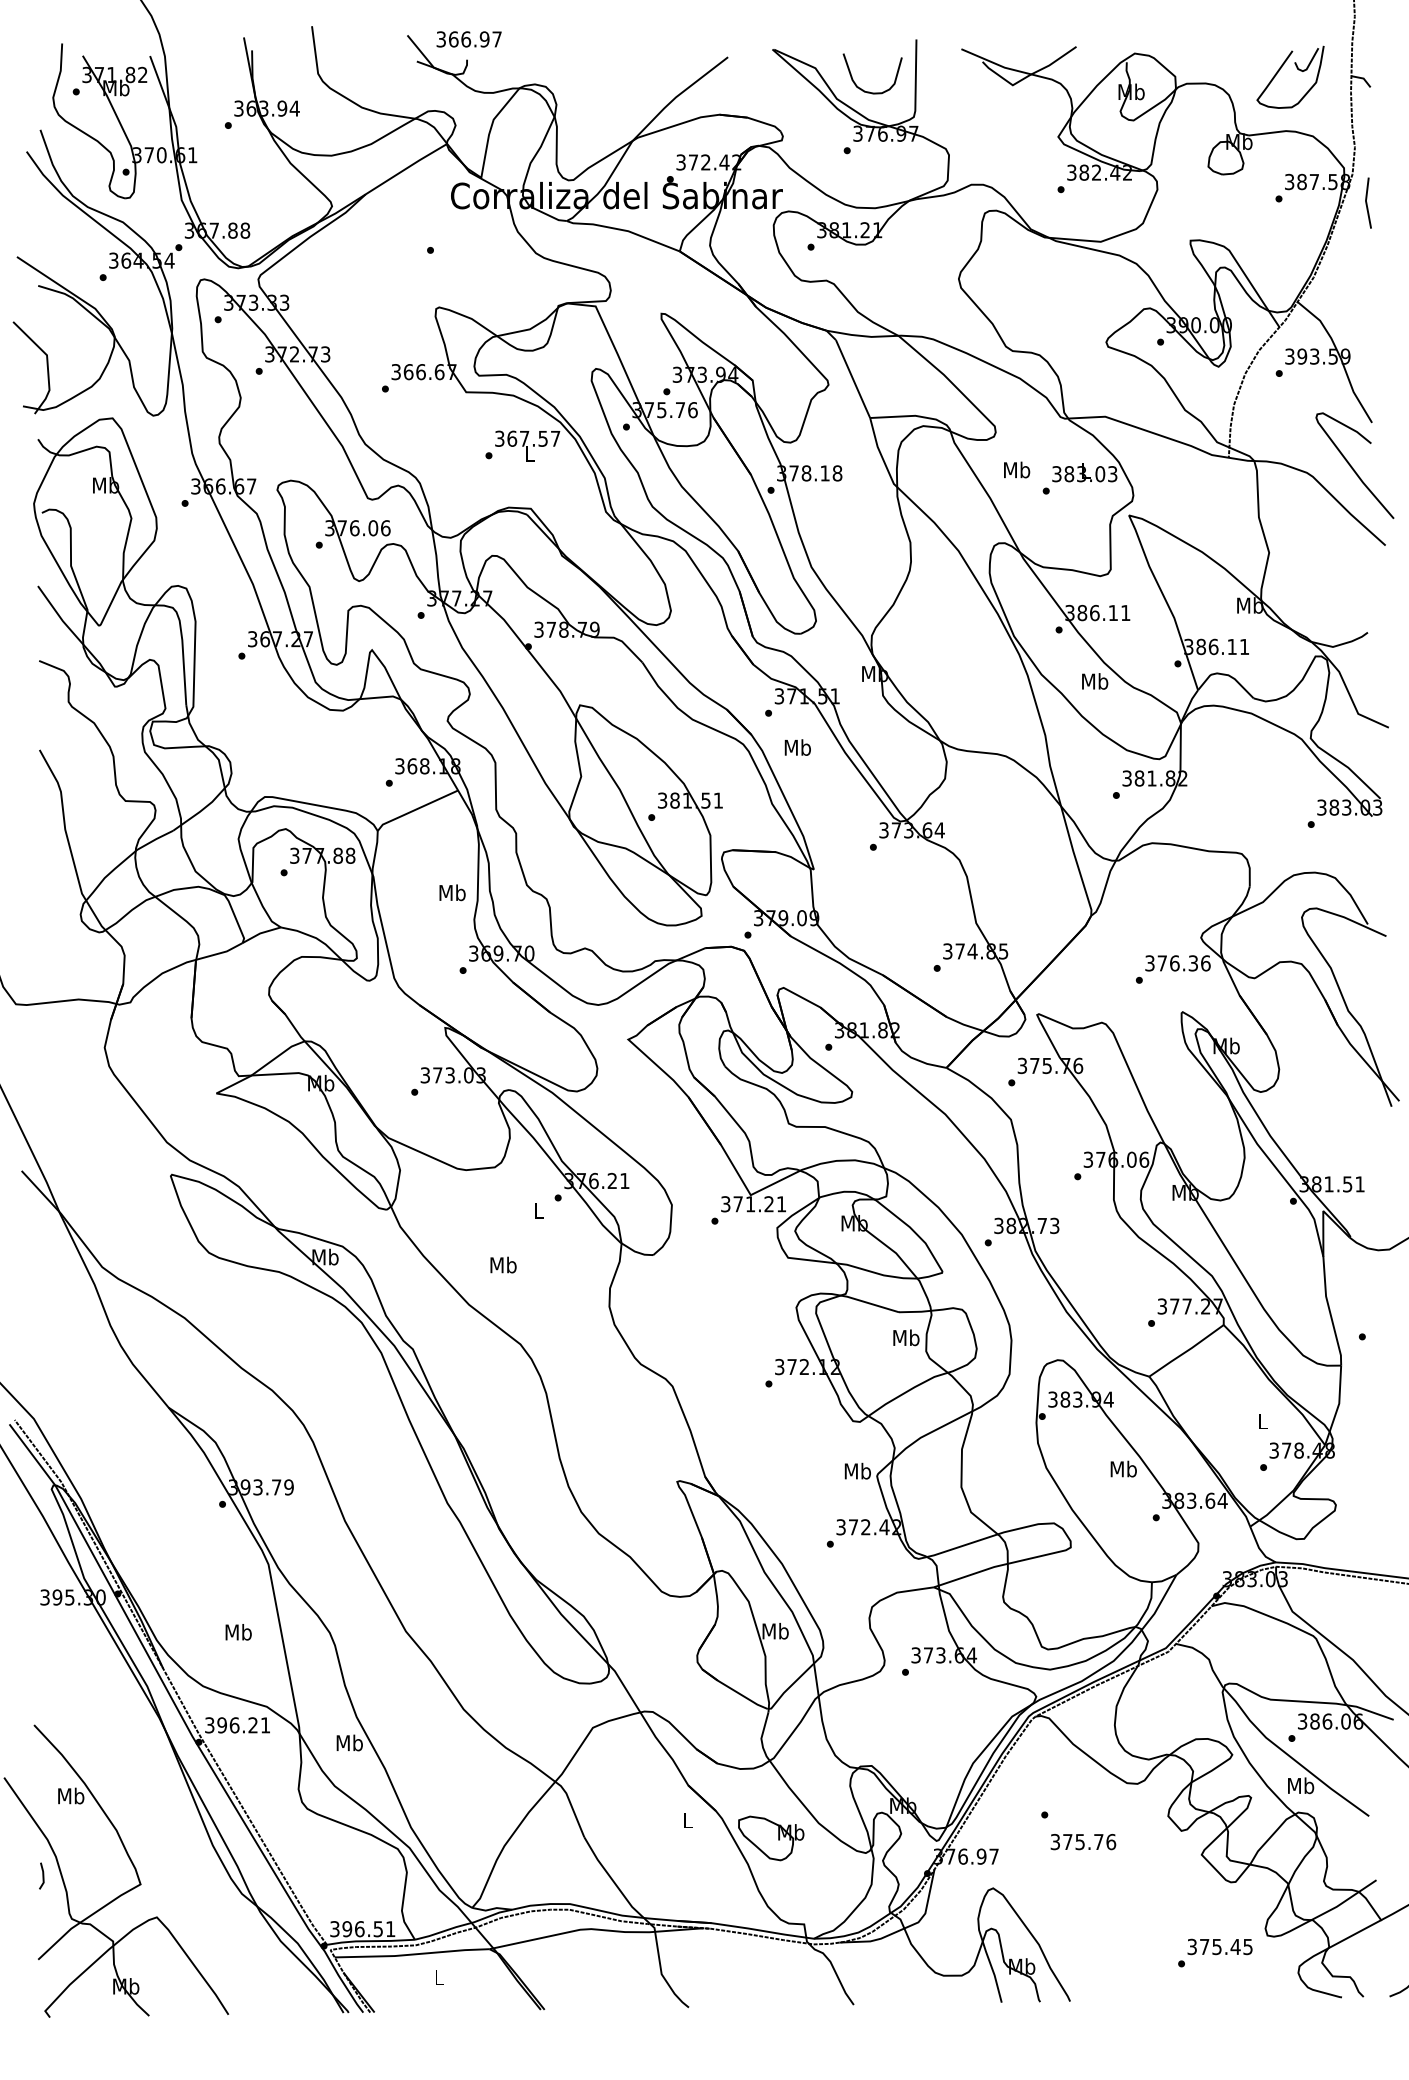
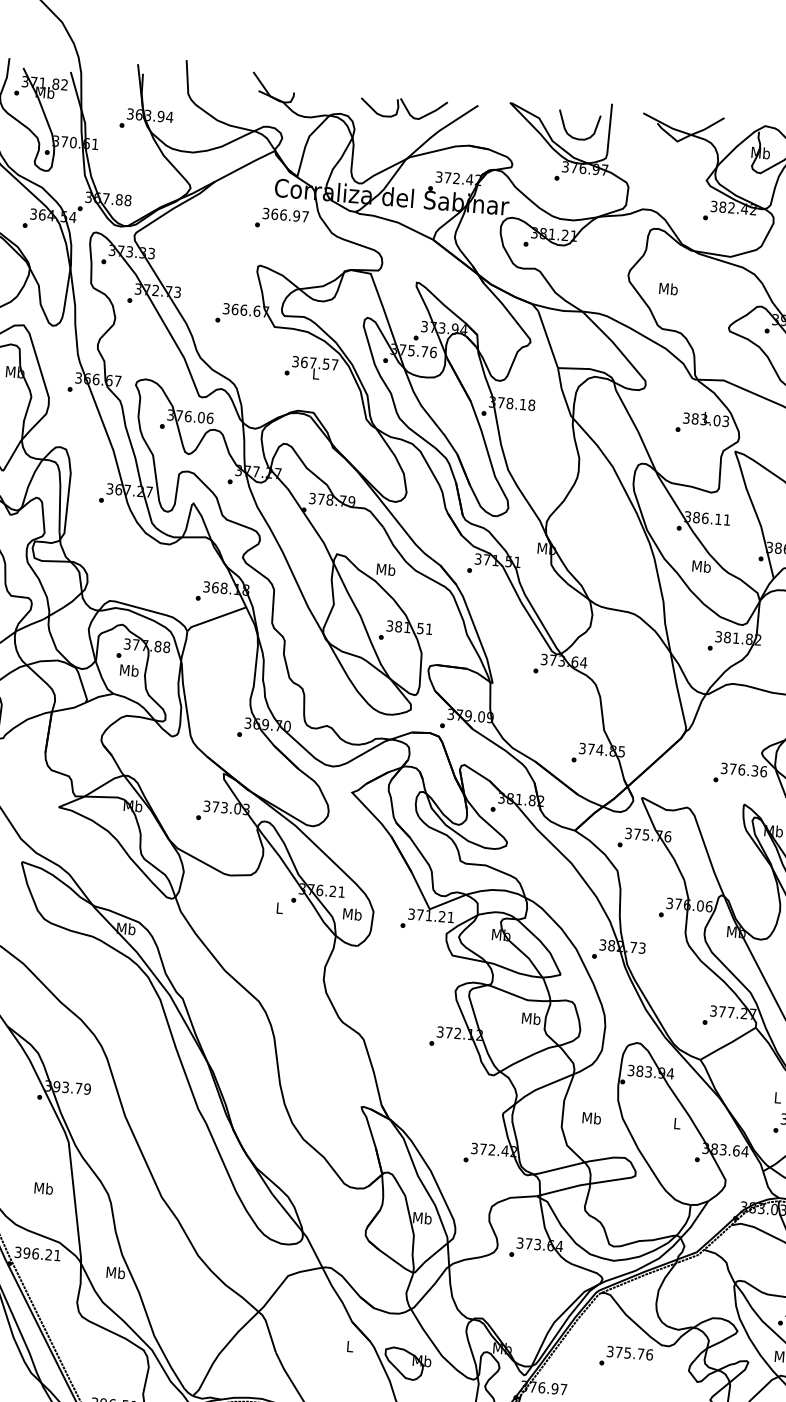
text: (468, 39) -> (285, 215), moved
part: (623, 69) -> (403, 108), added
text: (1017, 469) -> (668, 288), moved
text: (797, 747) -> (385, 569), moved
text: (452, 892) -> (129, 670), moved
text: (503, 1264) -> (352, 913), moved
text: (1123, 1468) -> (677, 1123), Mb -> L
text: (857, 1470) -> (591, 1117), moved
text: (1083, 1842) -> (630, 1353), moved

